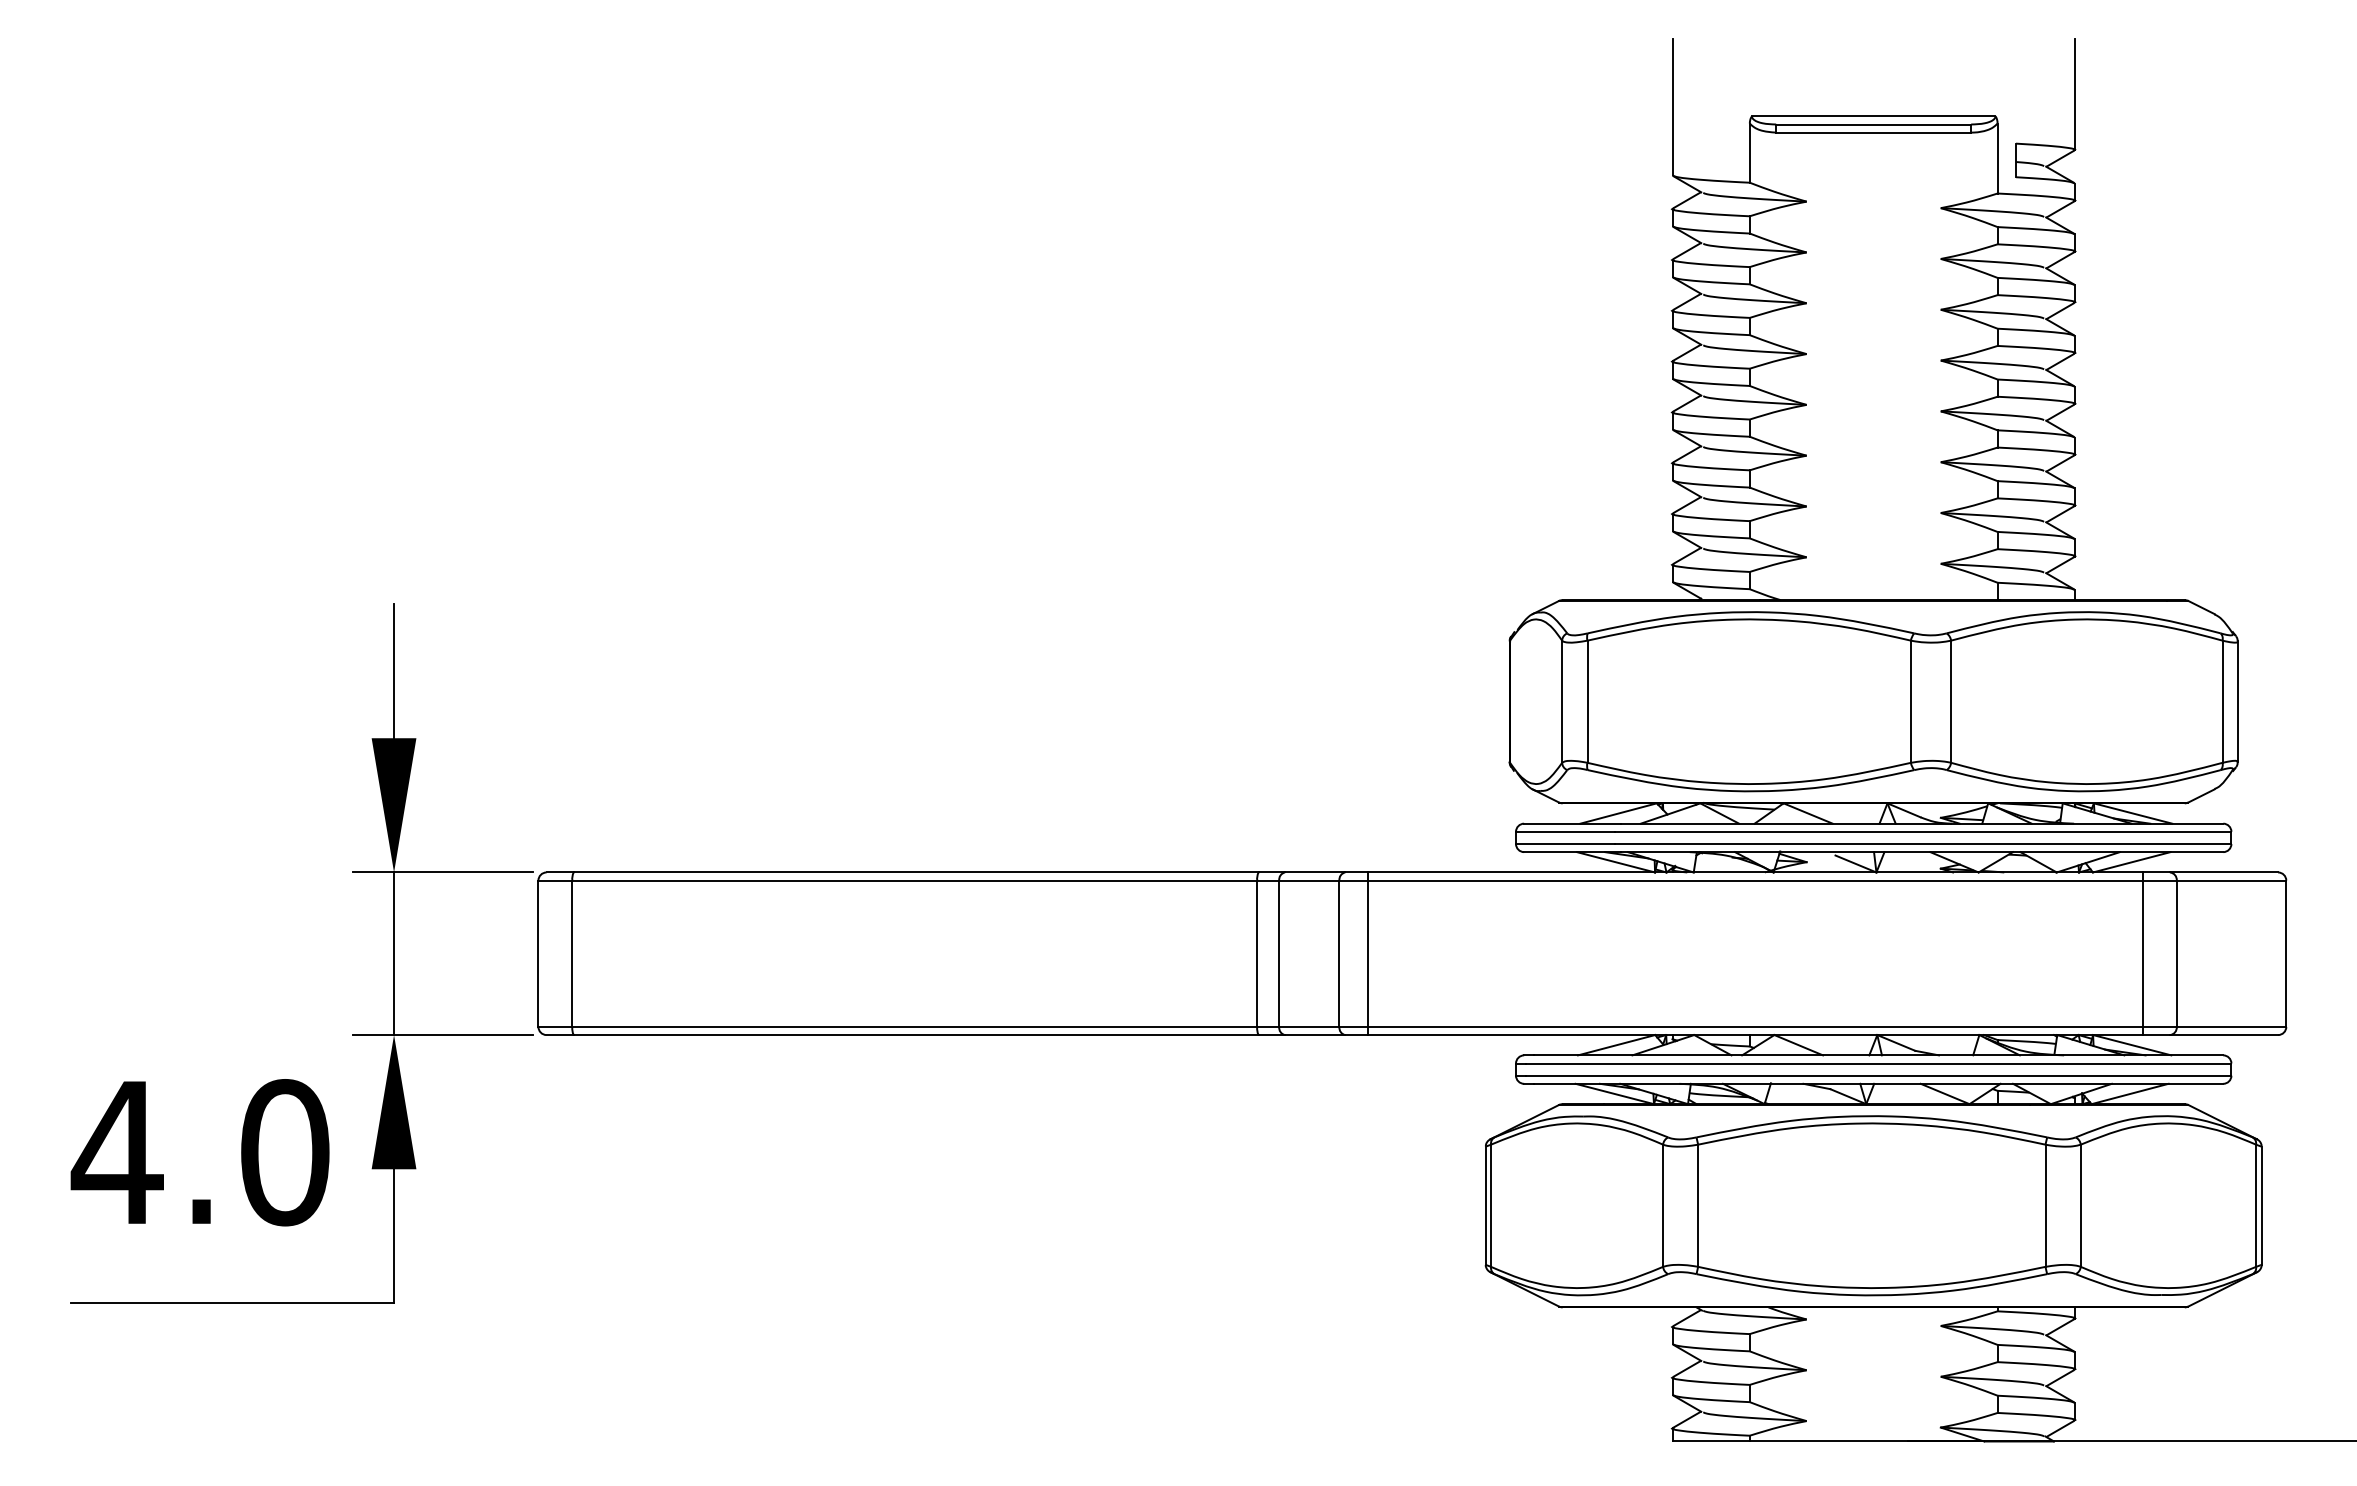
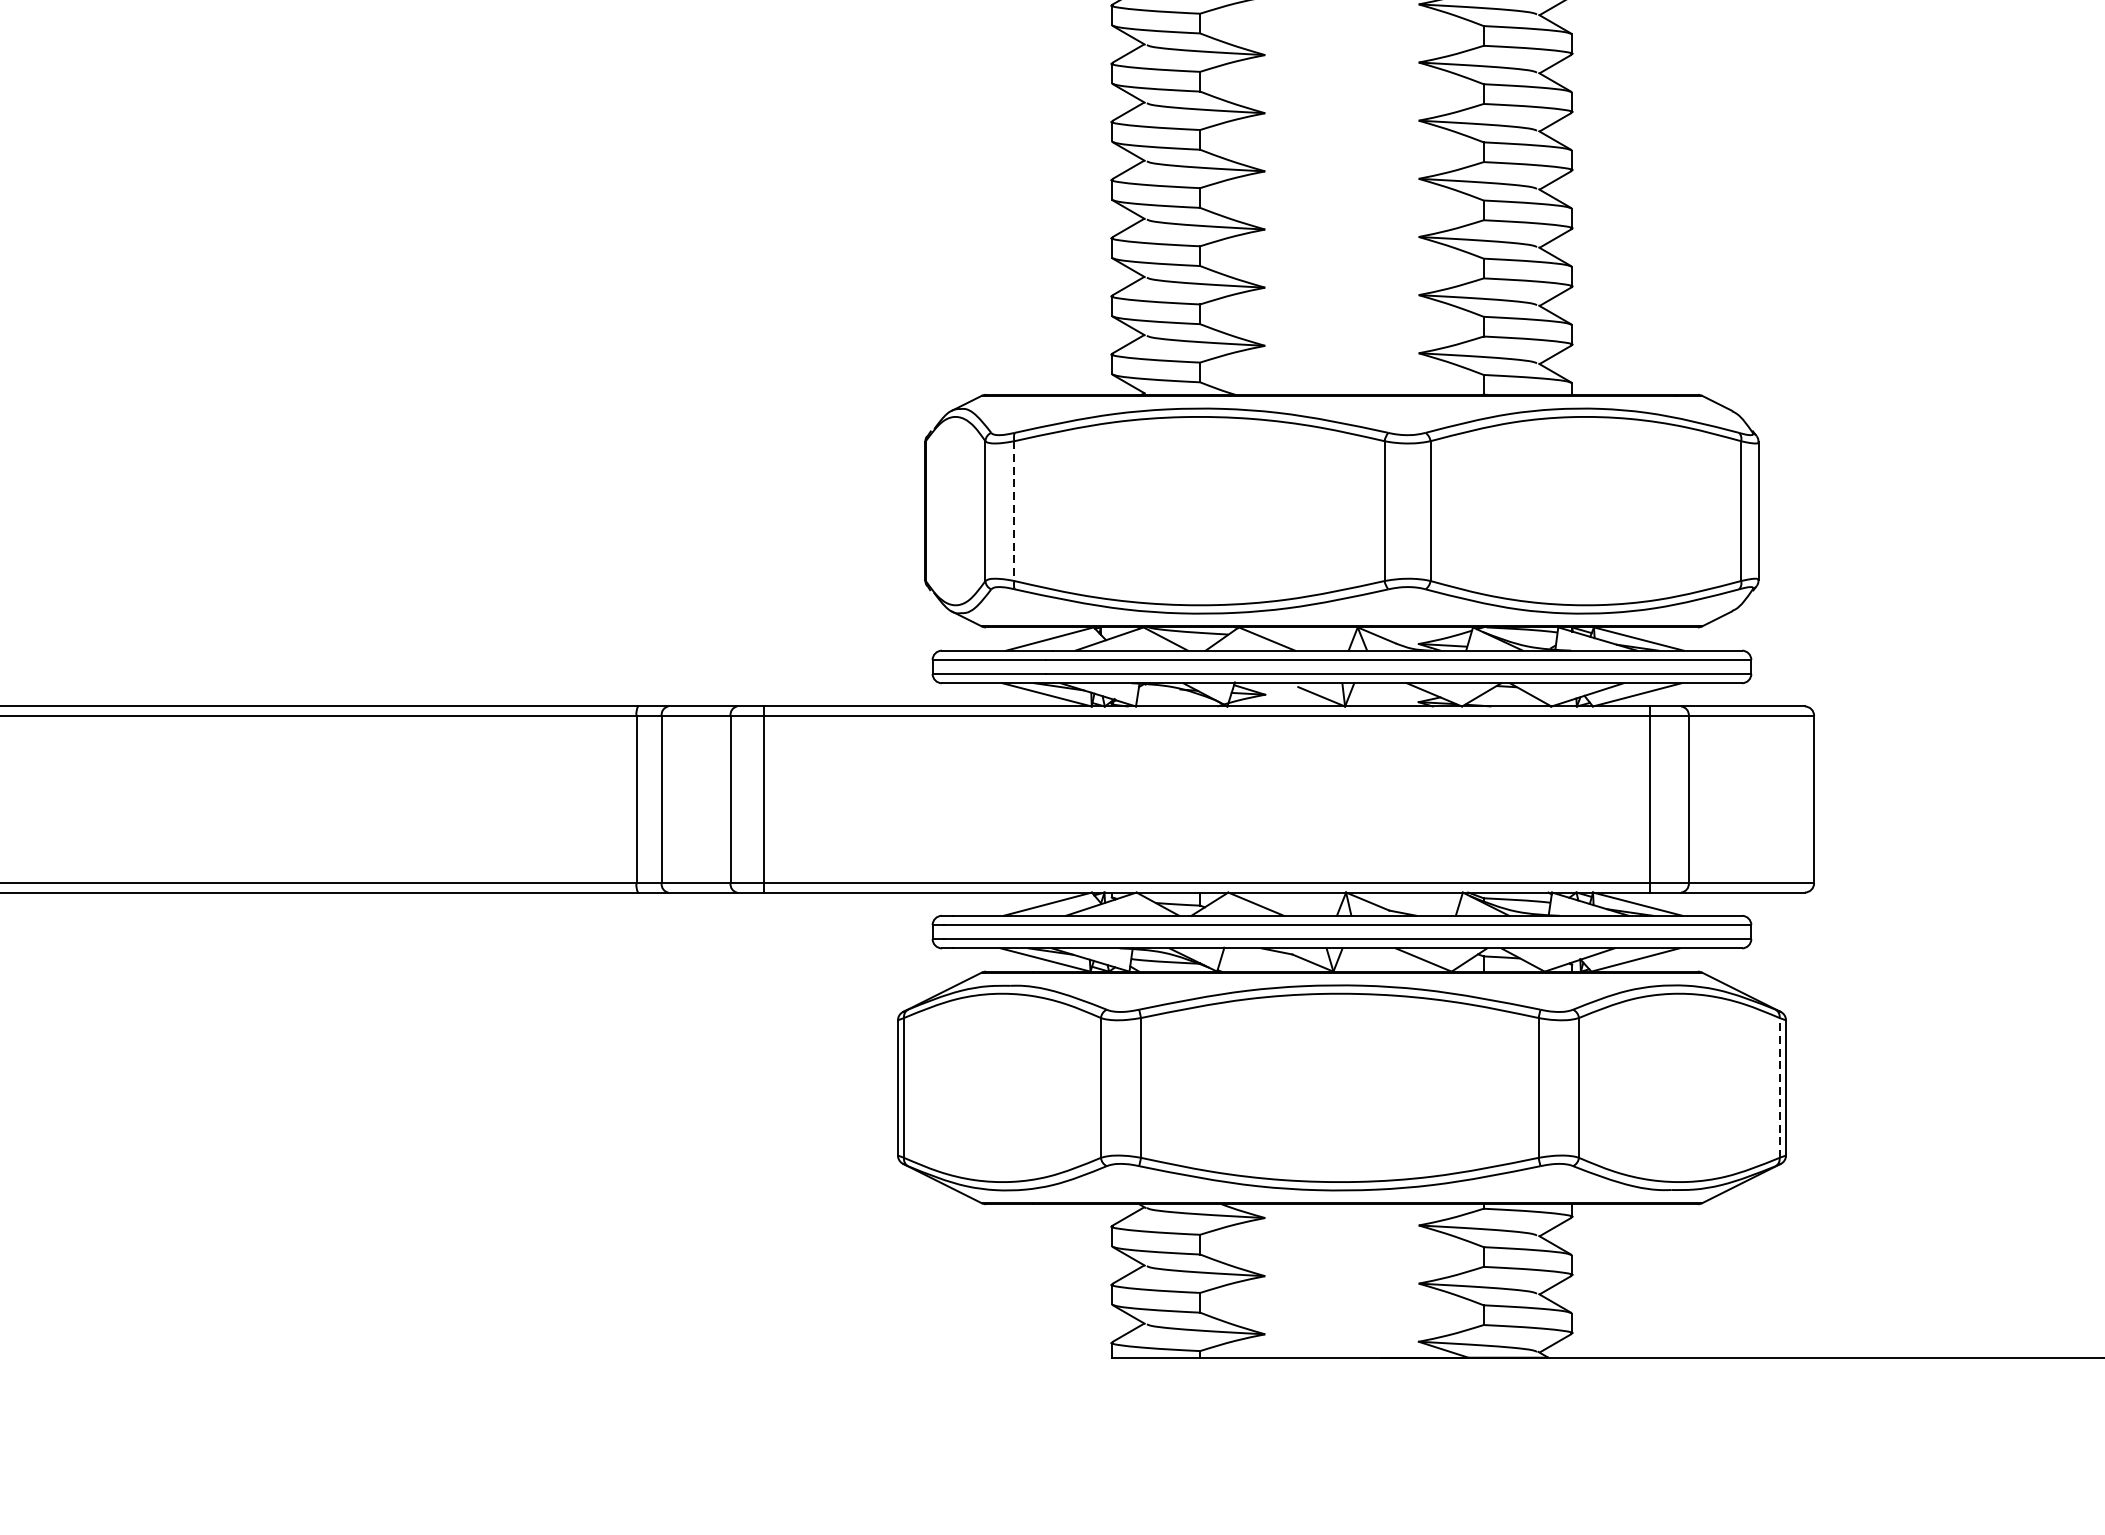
line: (1587, 702) -> (1014, 511), solid -> dashed
line: (2256, 1205) -> (1780, 1087), solid -> dashed

